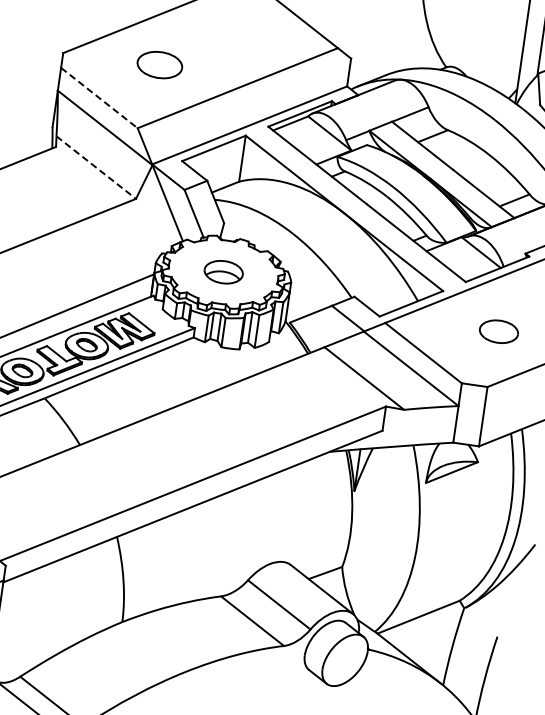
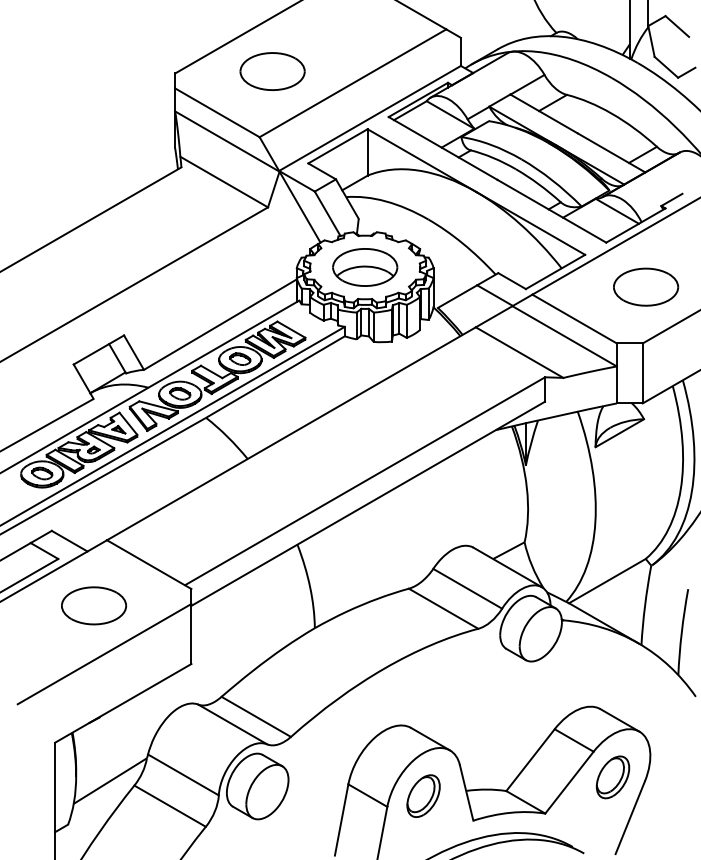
part: (159, 65) -> (272, 71), size x1.43
line: (99, 97) -> (217, 112), dashed -> solid
line: (96, 168) -> (224, 182), dashed -> solid
part: (223, 272) -> (365, 267), size x1.67
part: (499, 331) -> (646, 286), size x1.67

